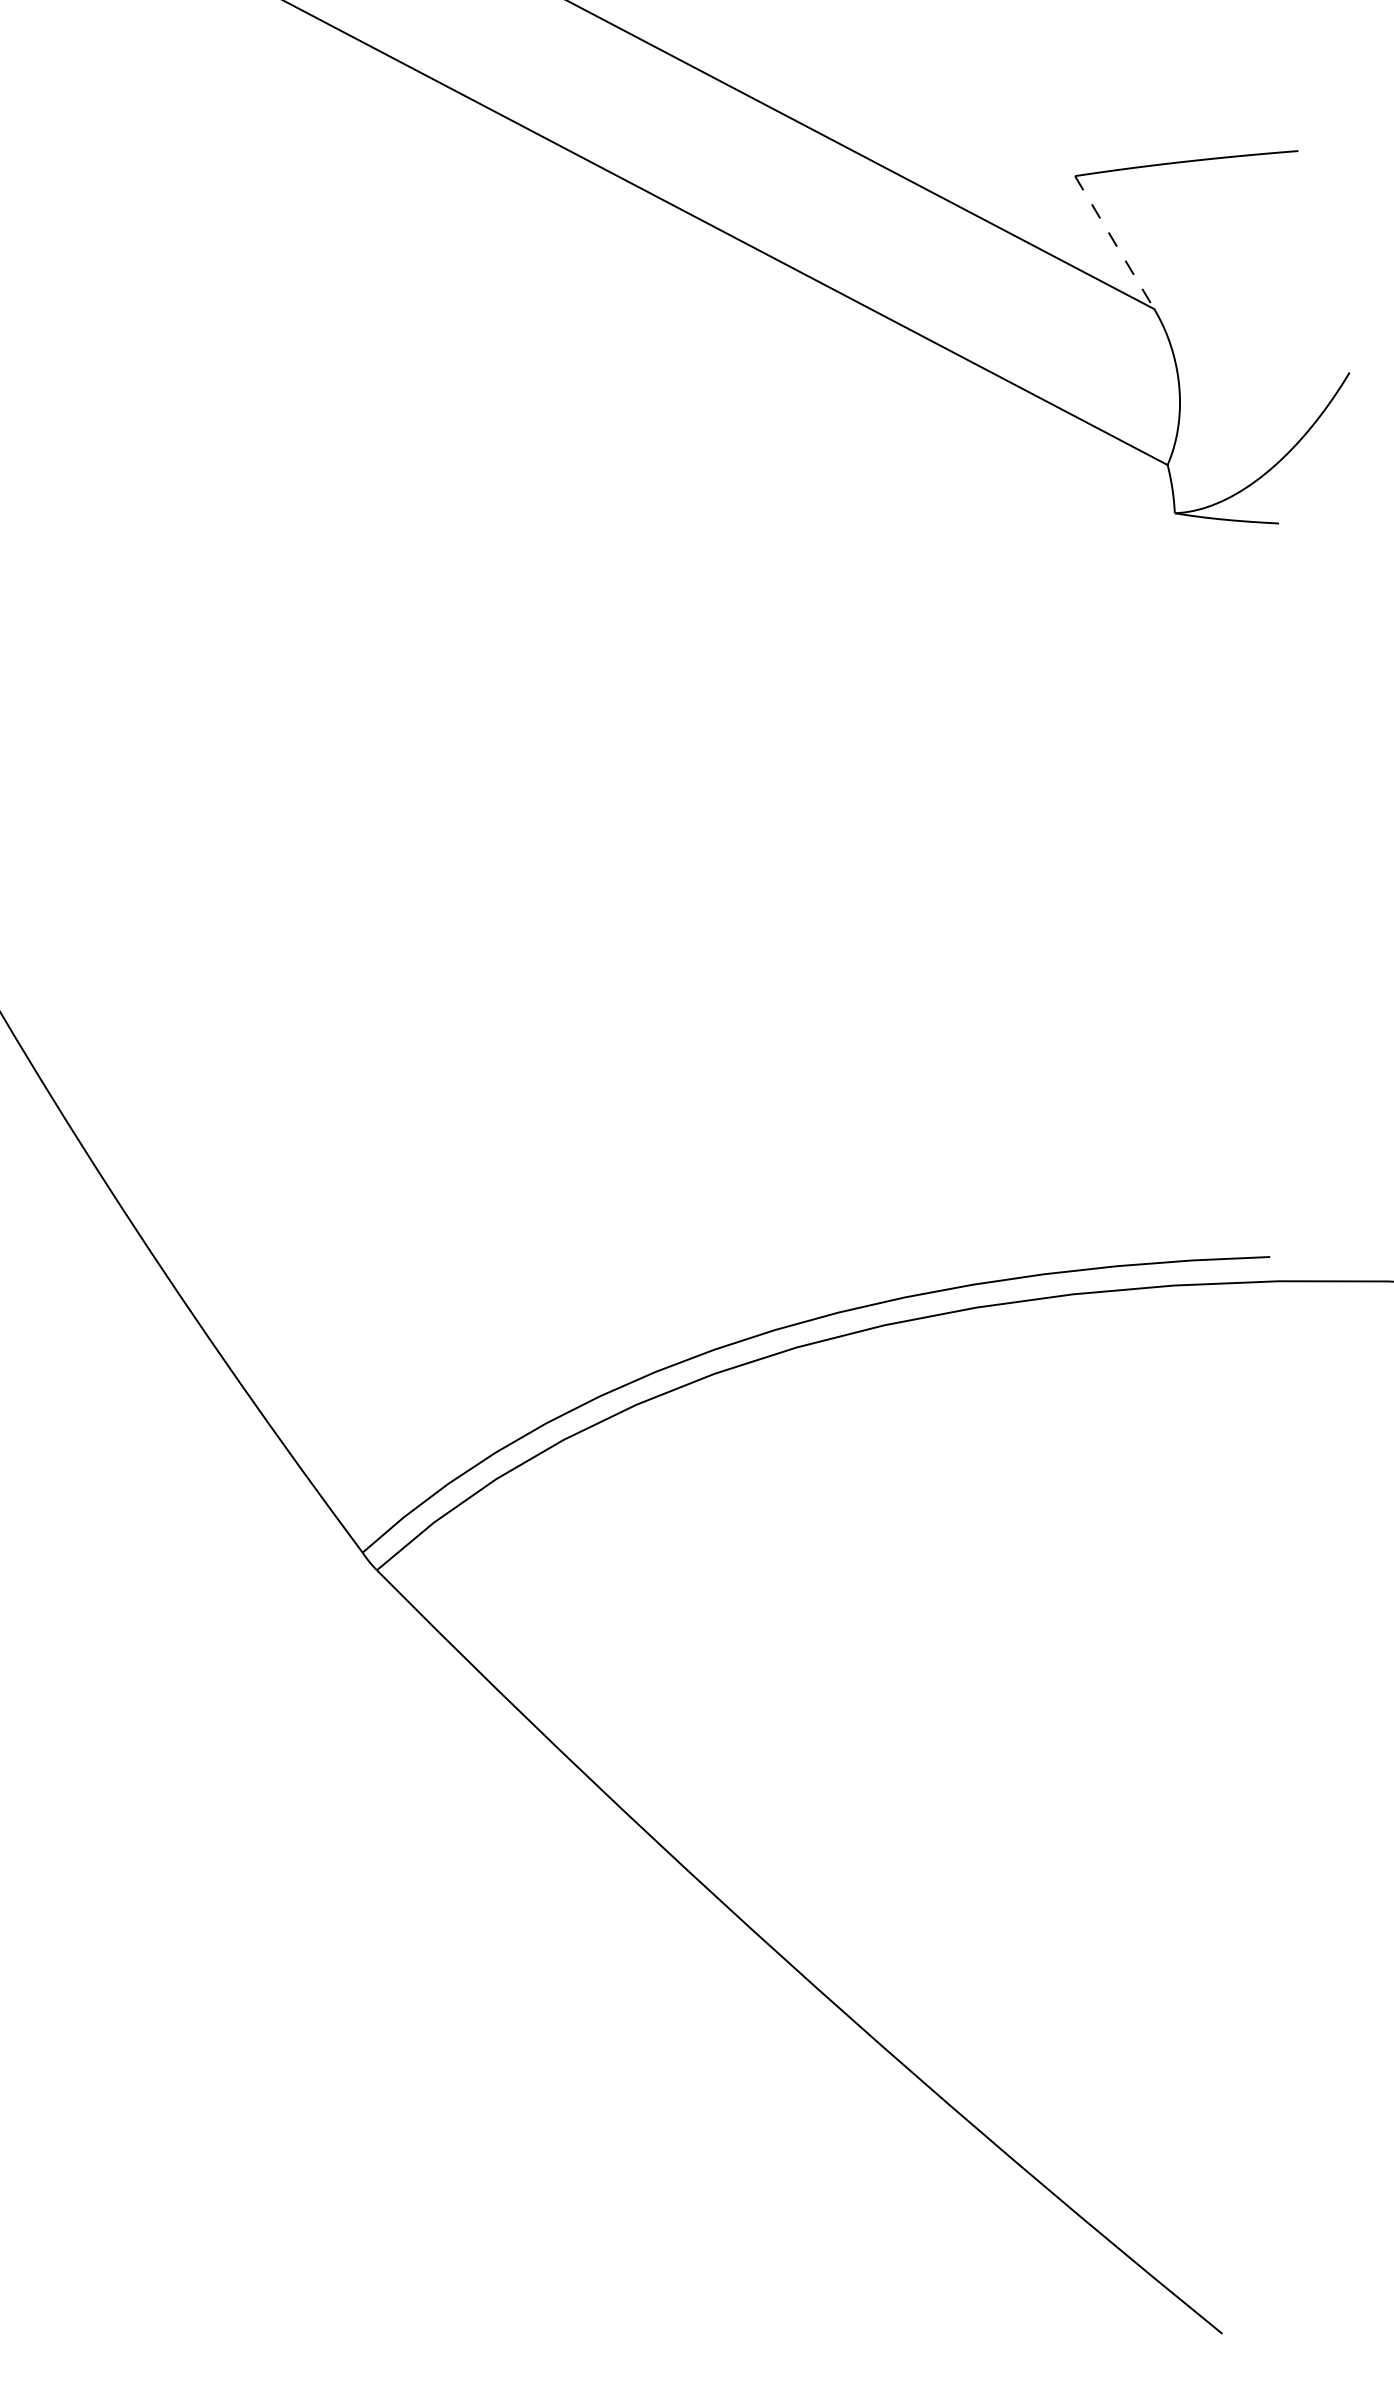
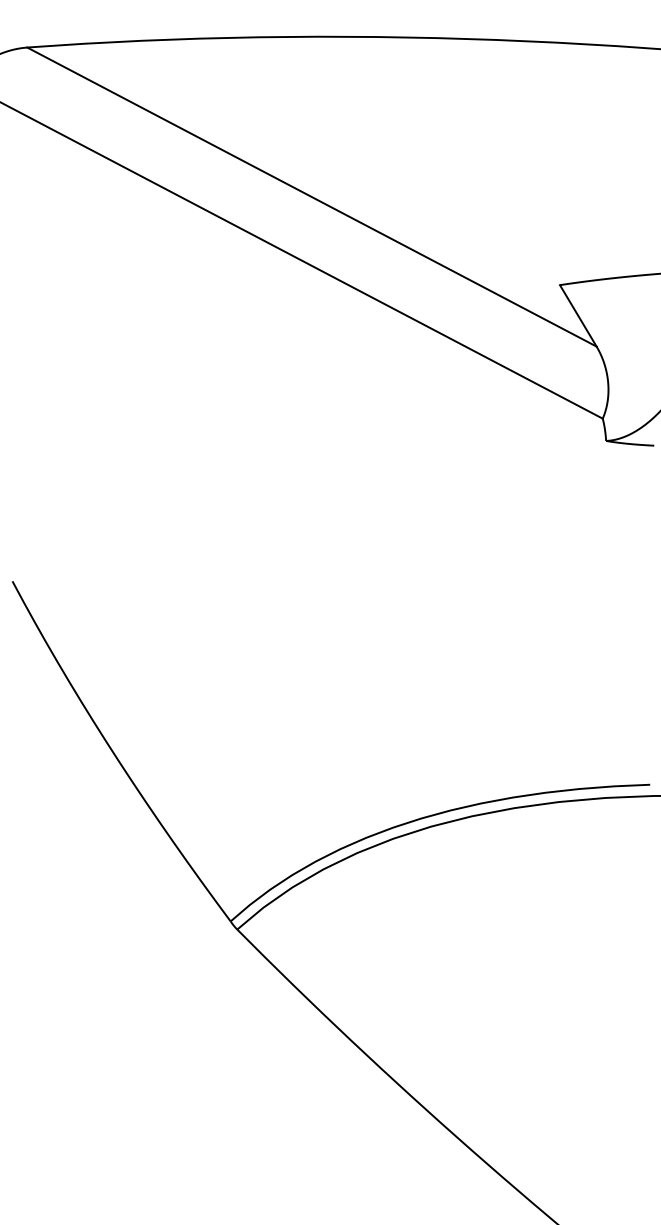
line: (1115, 241) -> (578, 315), dashed -> solid

